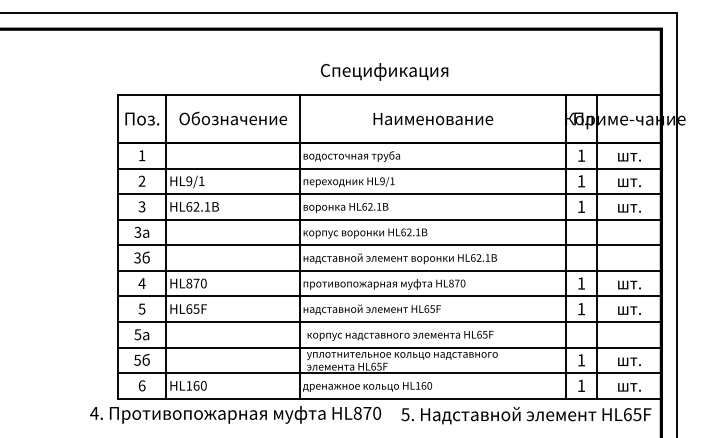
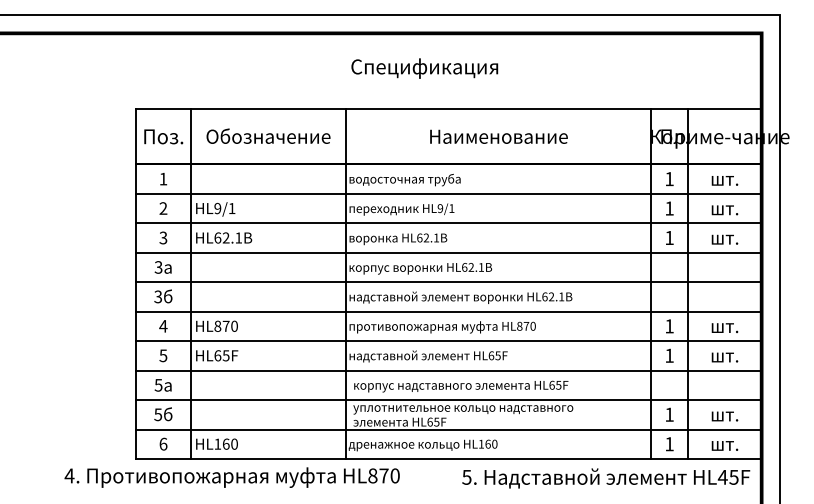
text: (384, 71) -> (424, 68), moved
text: (627, 413) -> (722, 476), L65F -> L45F
text: (235, 414) -> (231, 477), moved

